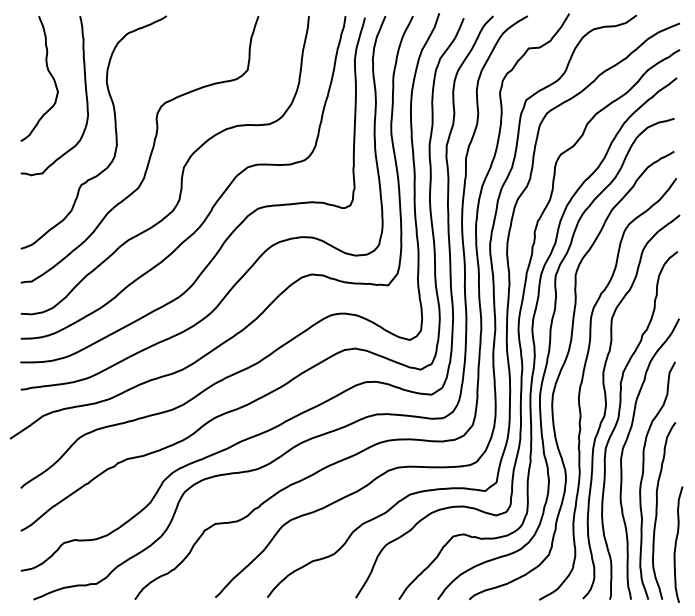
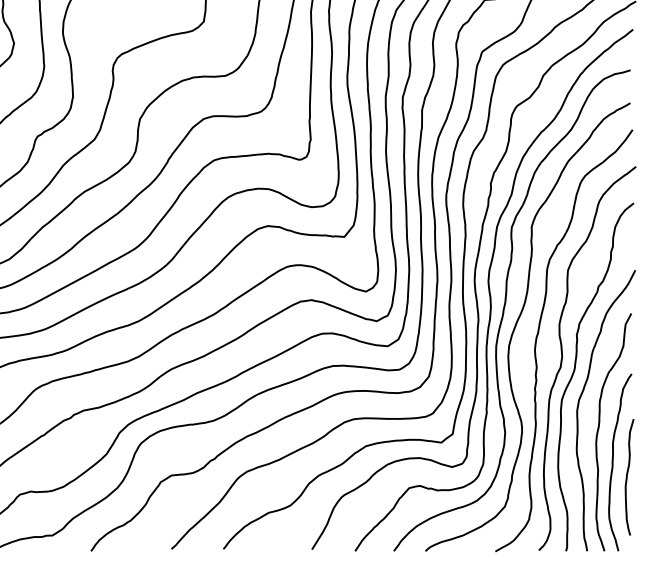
curve: (676, 544) -> (627, 477), moved

